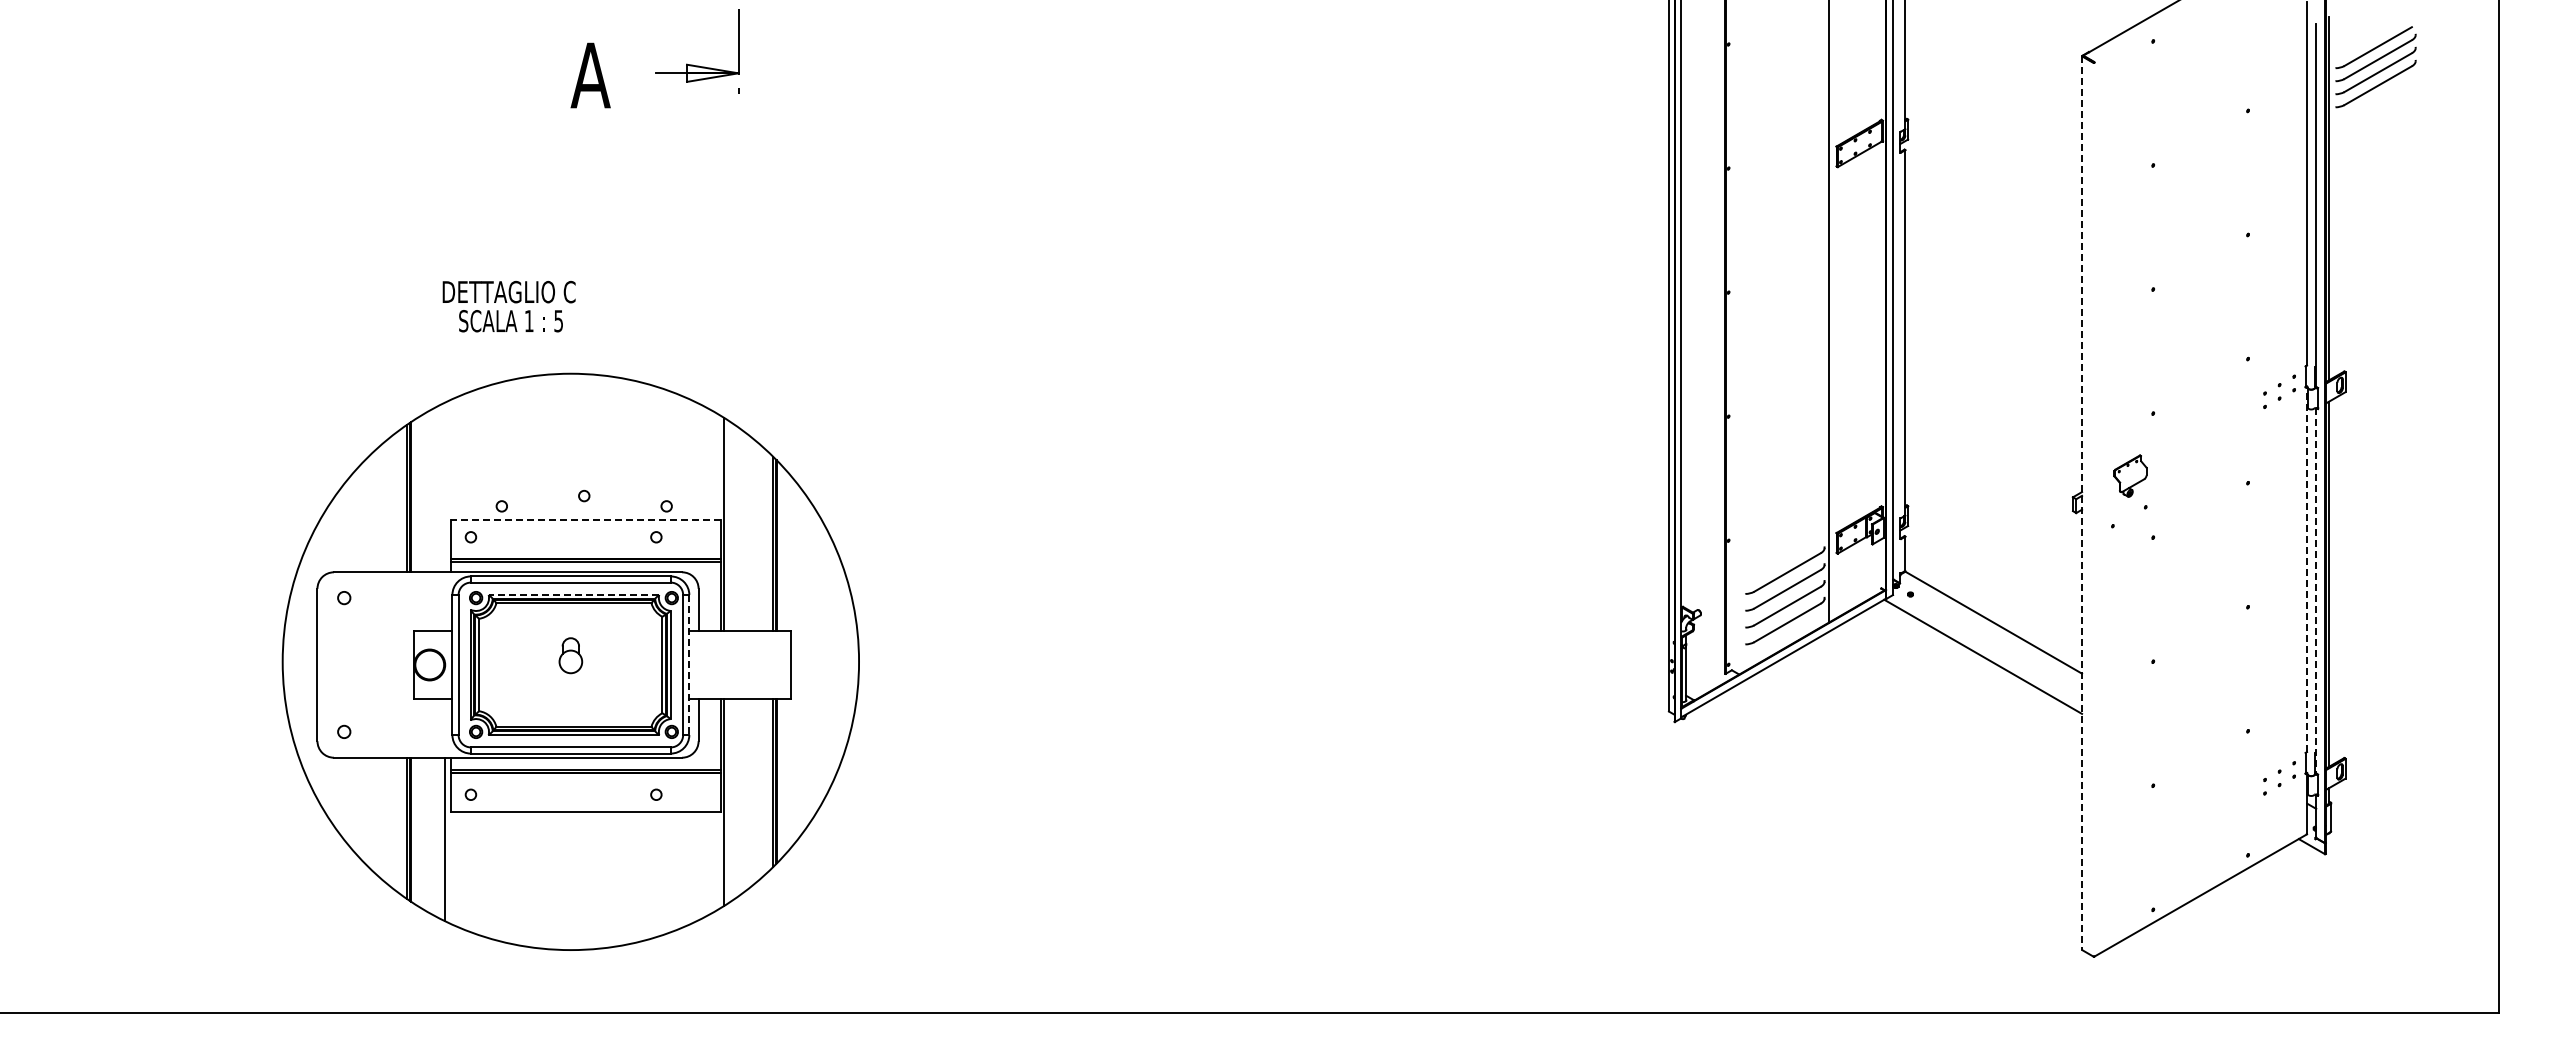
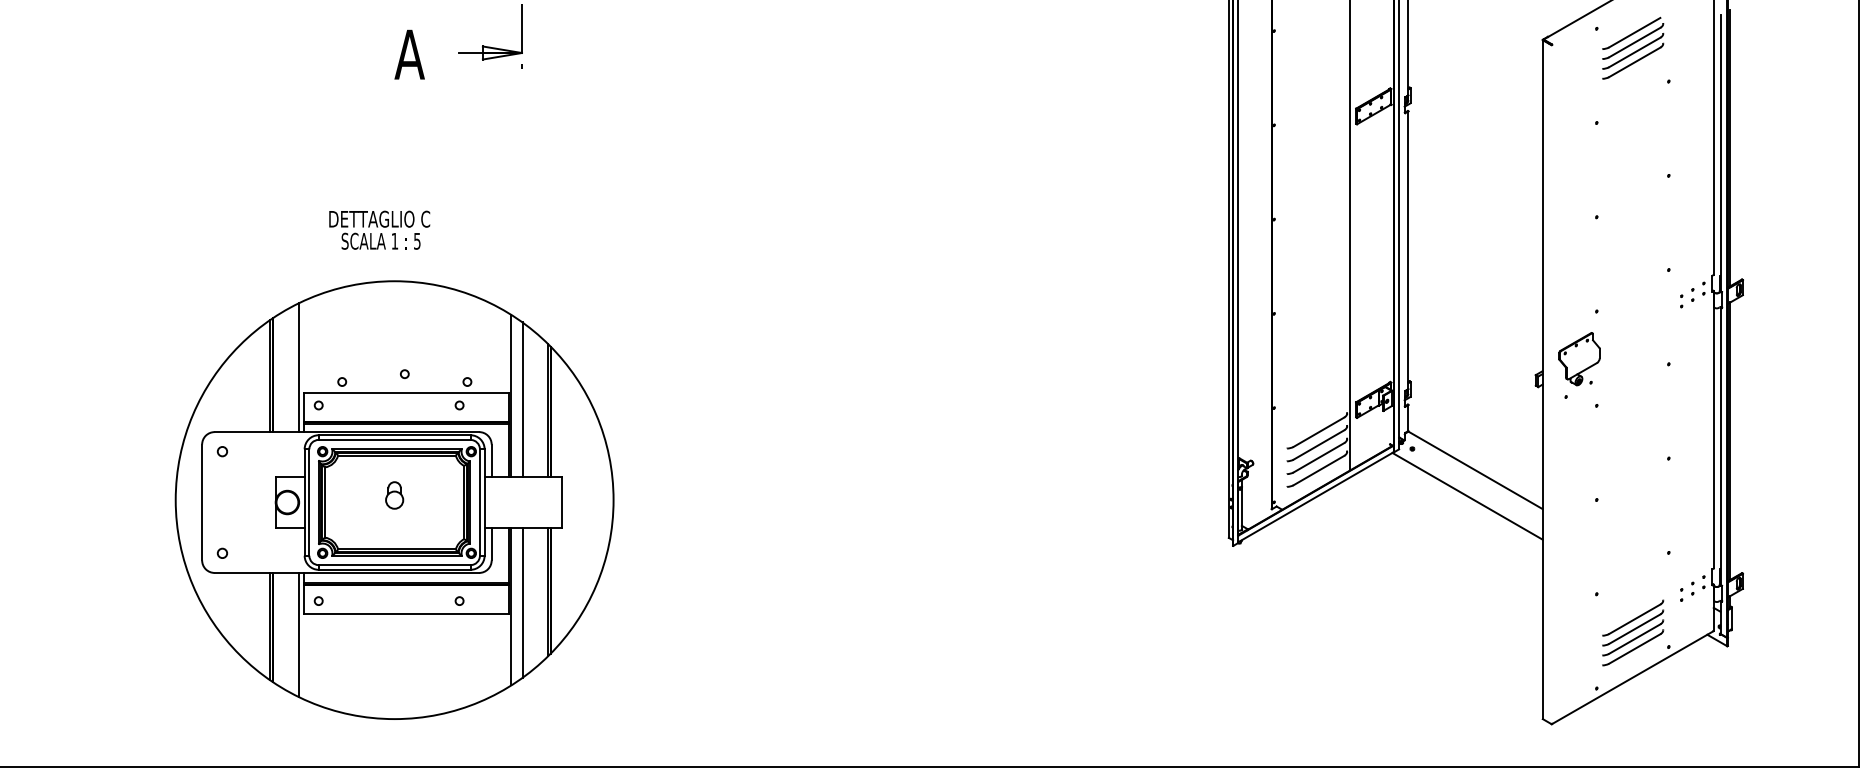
part: (2375, 67) -> (1632, 48), moved
text: (508, 306) -> (379, 230), moved
part: (2130, 475) -> (1579, 358), size x1.67
line: (445, 487) -> (299, 367), added
line: (2082, 502) -> (1543, 379), dashed -> solid
line: (586, 520) -> (406, 392), dashed -> solid
line: (739, 529) -> (522, 399), added
line: (2307, 569) -> (1713, 429), dashed -> solid
line: (2316, 591) -> (1720, 446), dashed -> solid
line: (573, 594) -> (396, 448), dashed -> solid
line: (689, 665) -> (484, 502), dashed -> solid
line: (739, 797) -> (522, 603), added
part: (2200, 836) -> (1632, 632), added

